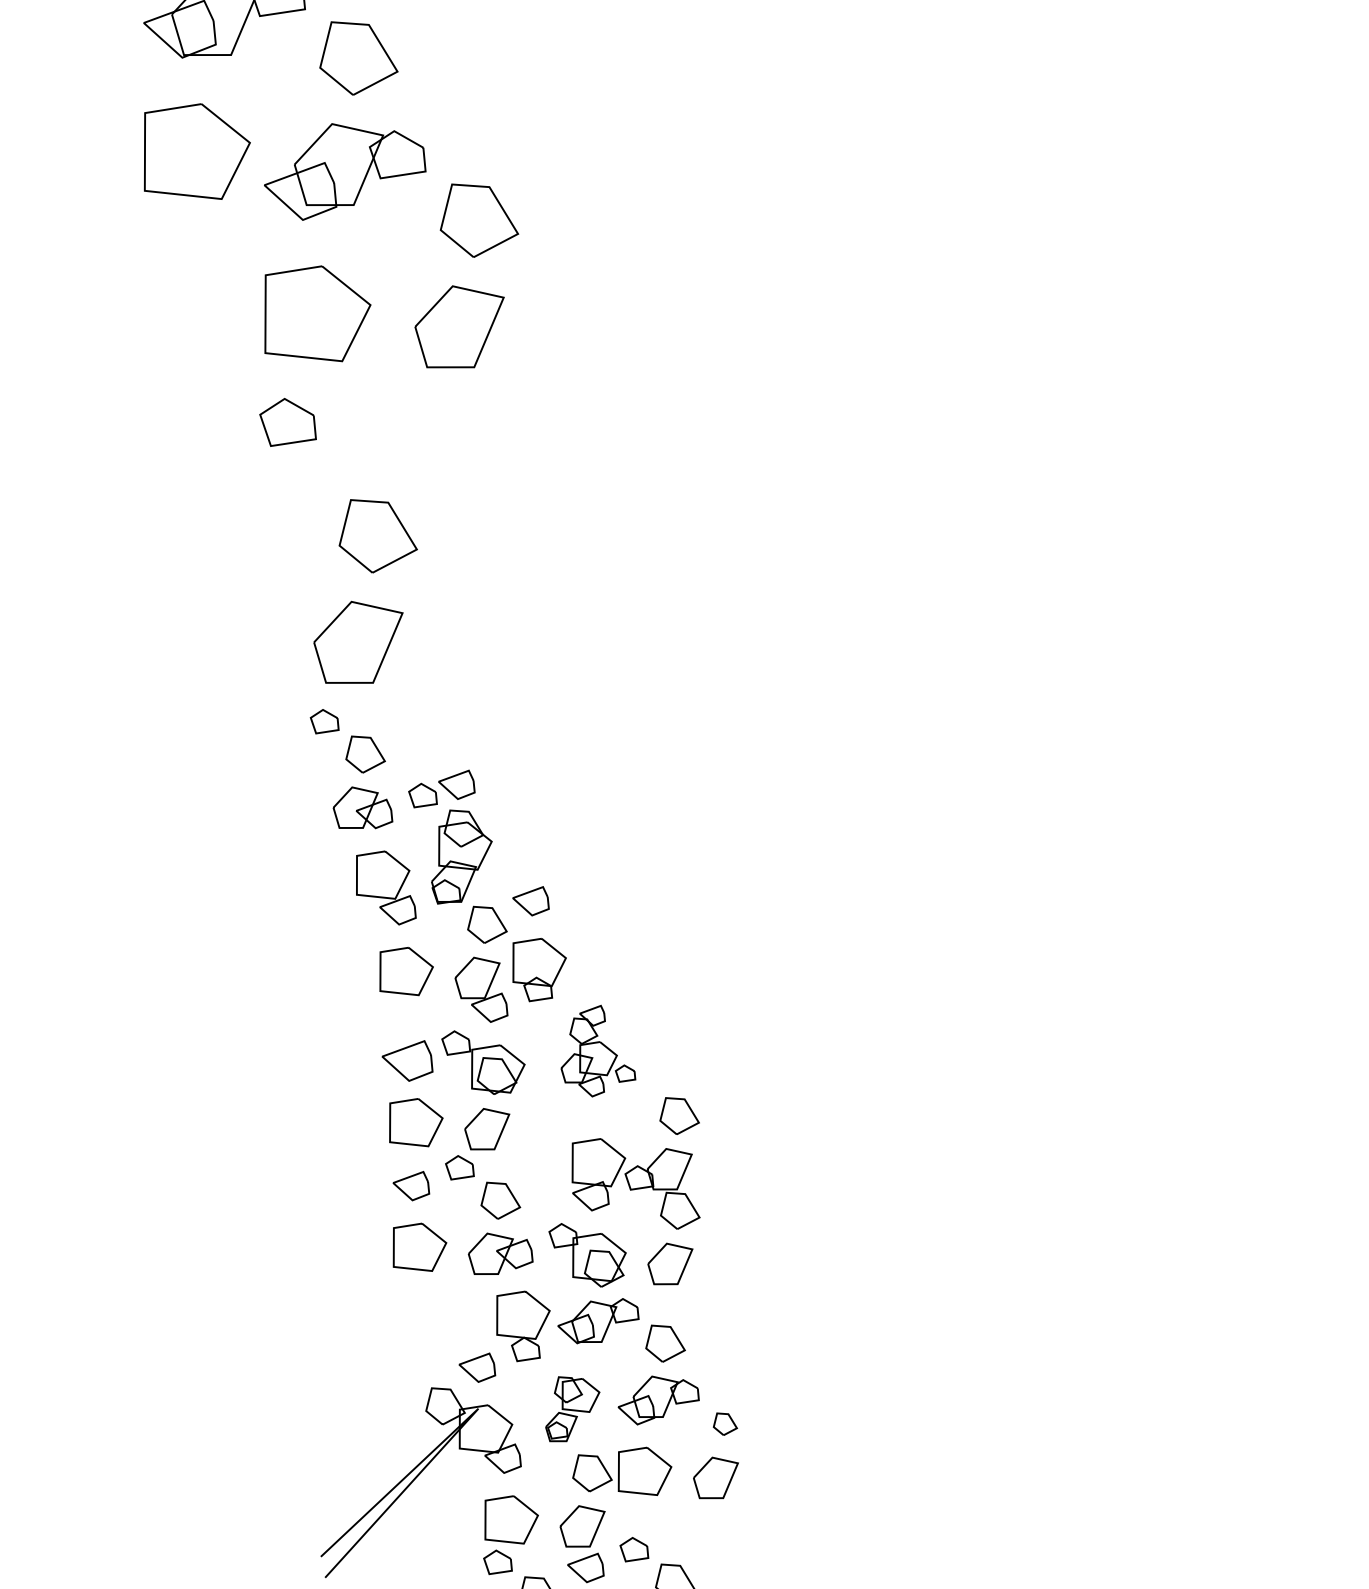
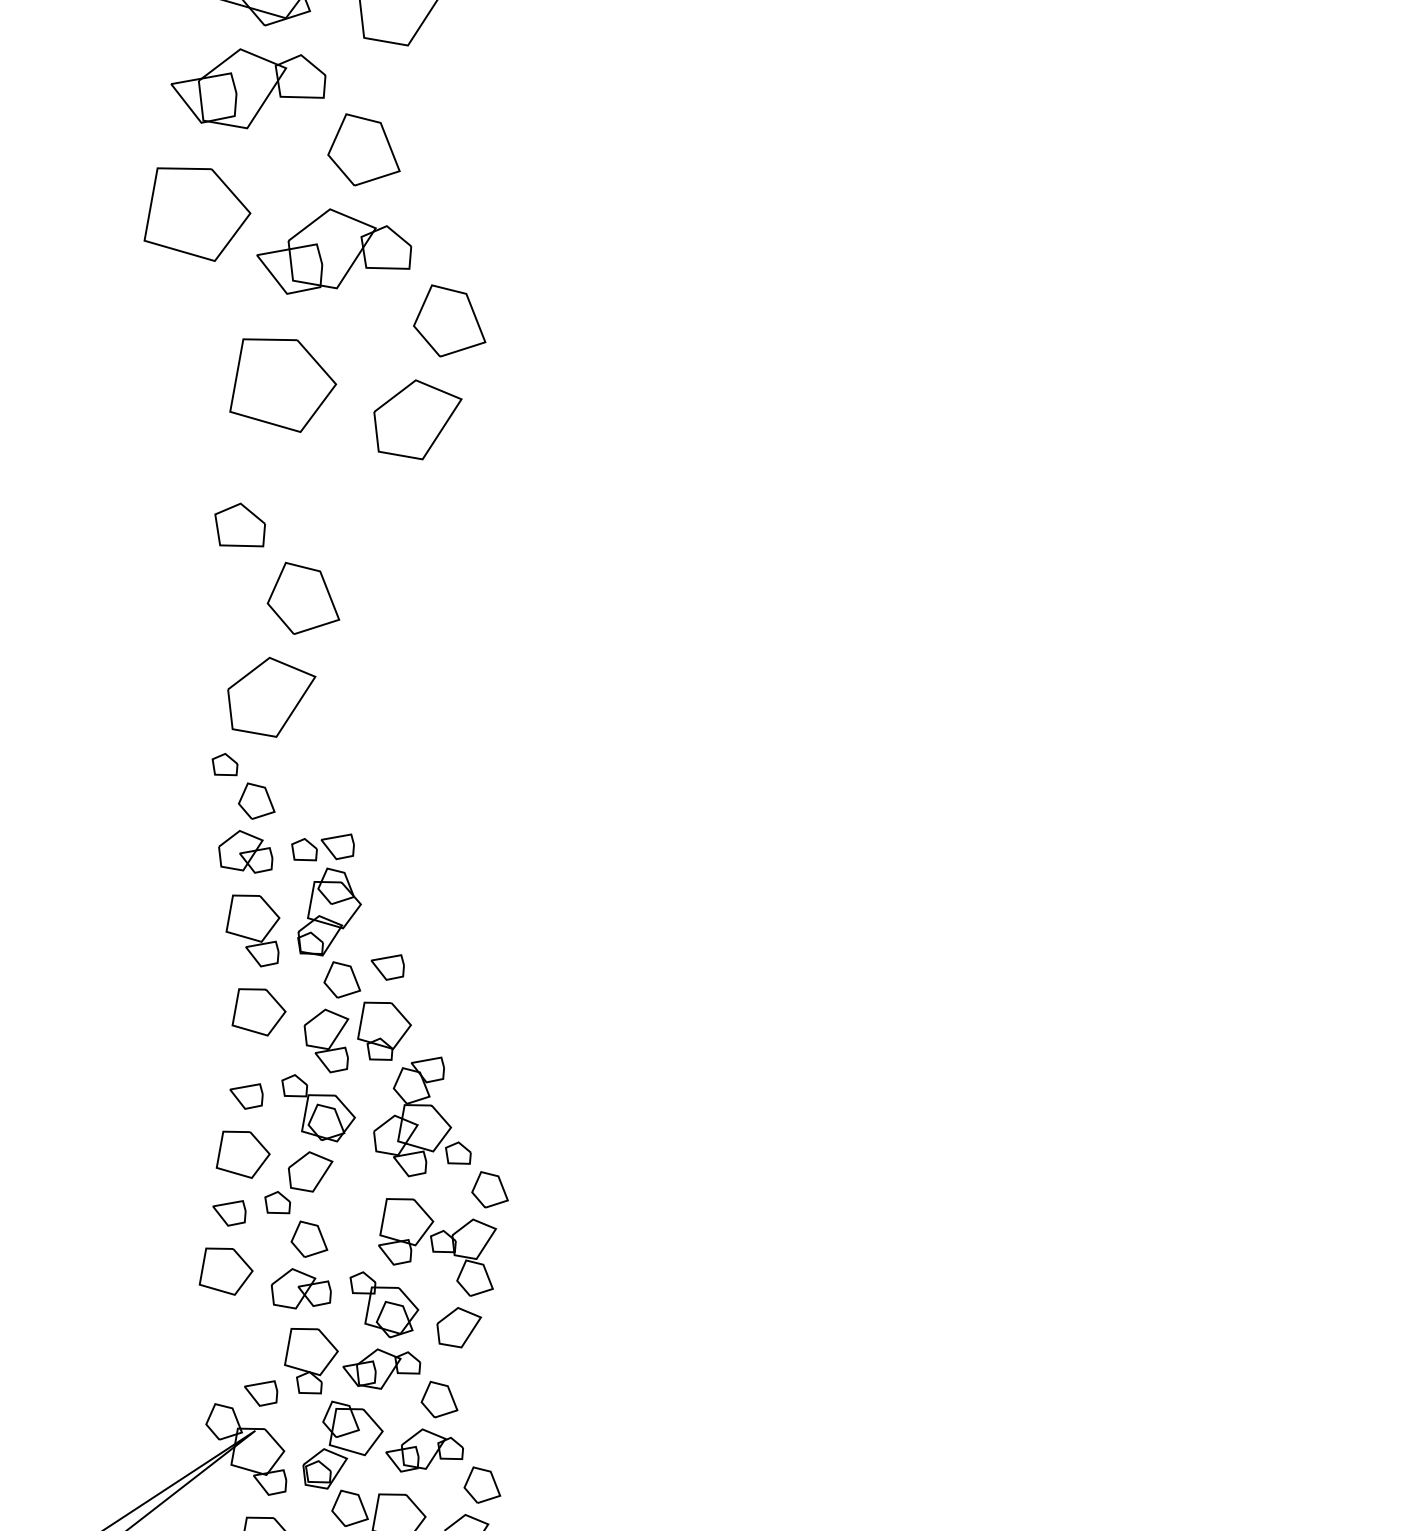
part: (287, 420) -> (239, 524), moved
part: (594, 1051) -> (422, 1116), size x1.43
part: (407, 1062) -> (246, 1096), size x0.71
part: (571, 1406) -> (342, 1444), size x1.43
part: (724, 1422) -> (482, 1484), size x1.67

